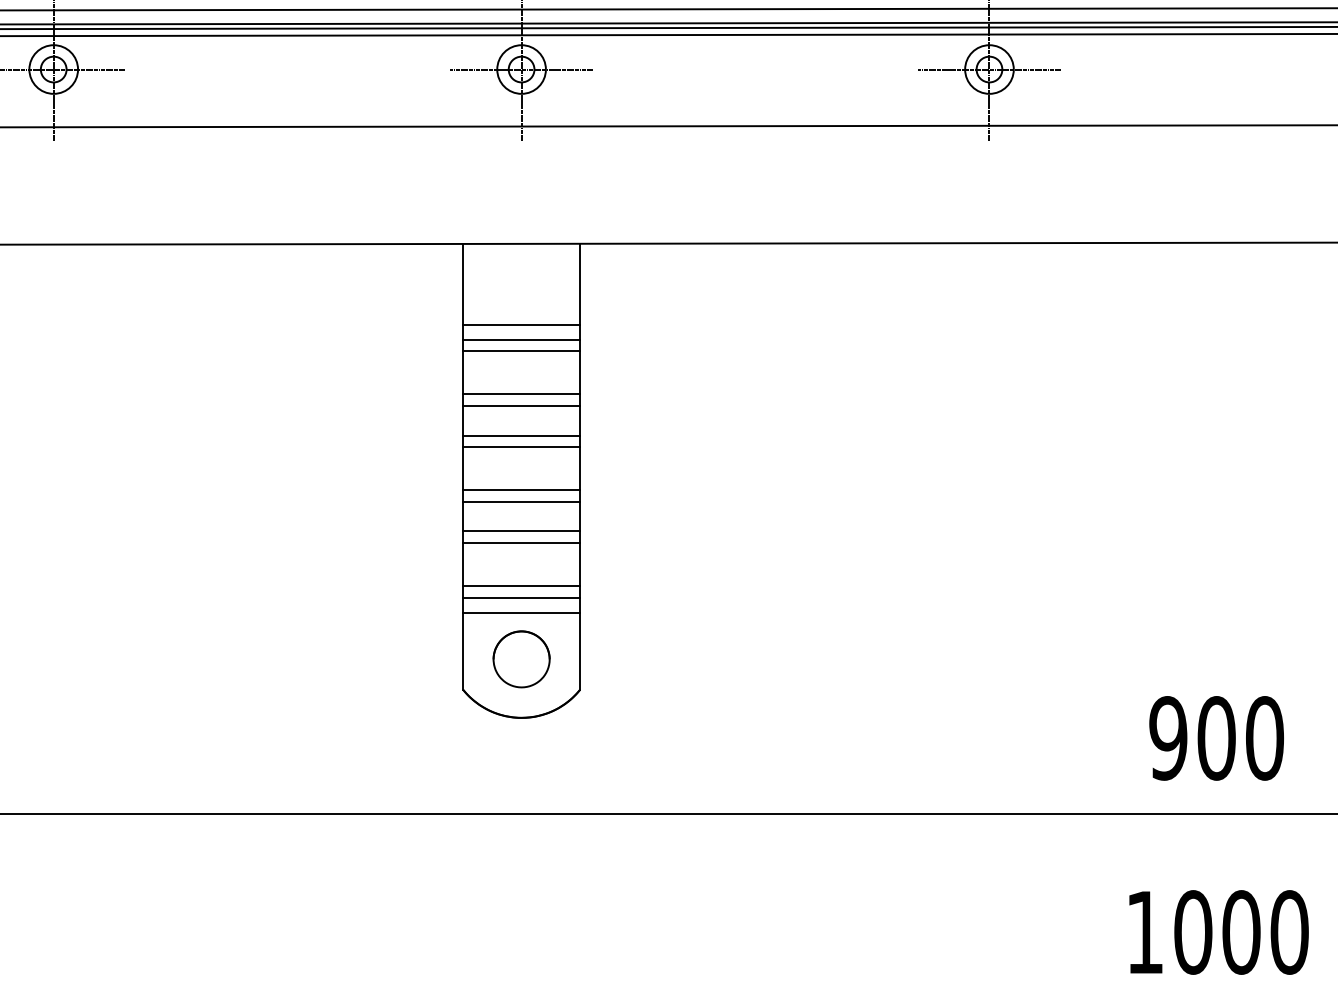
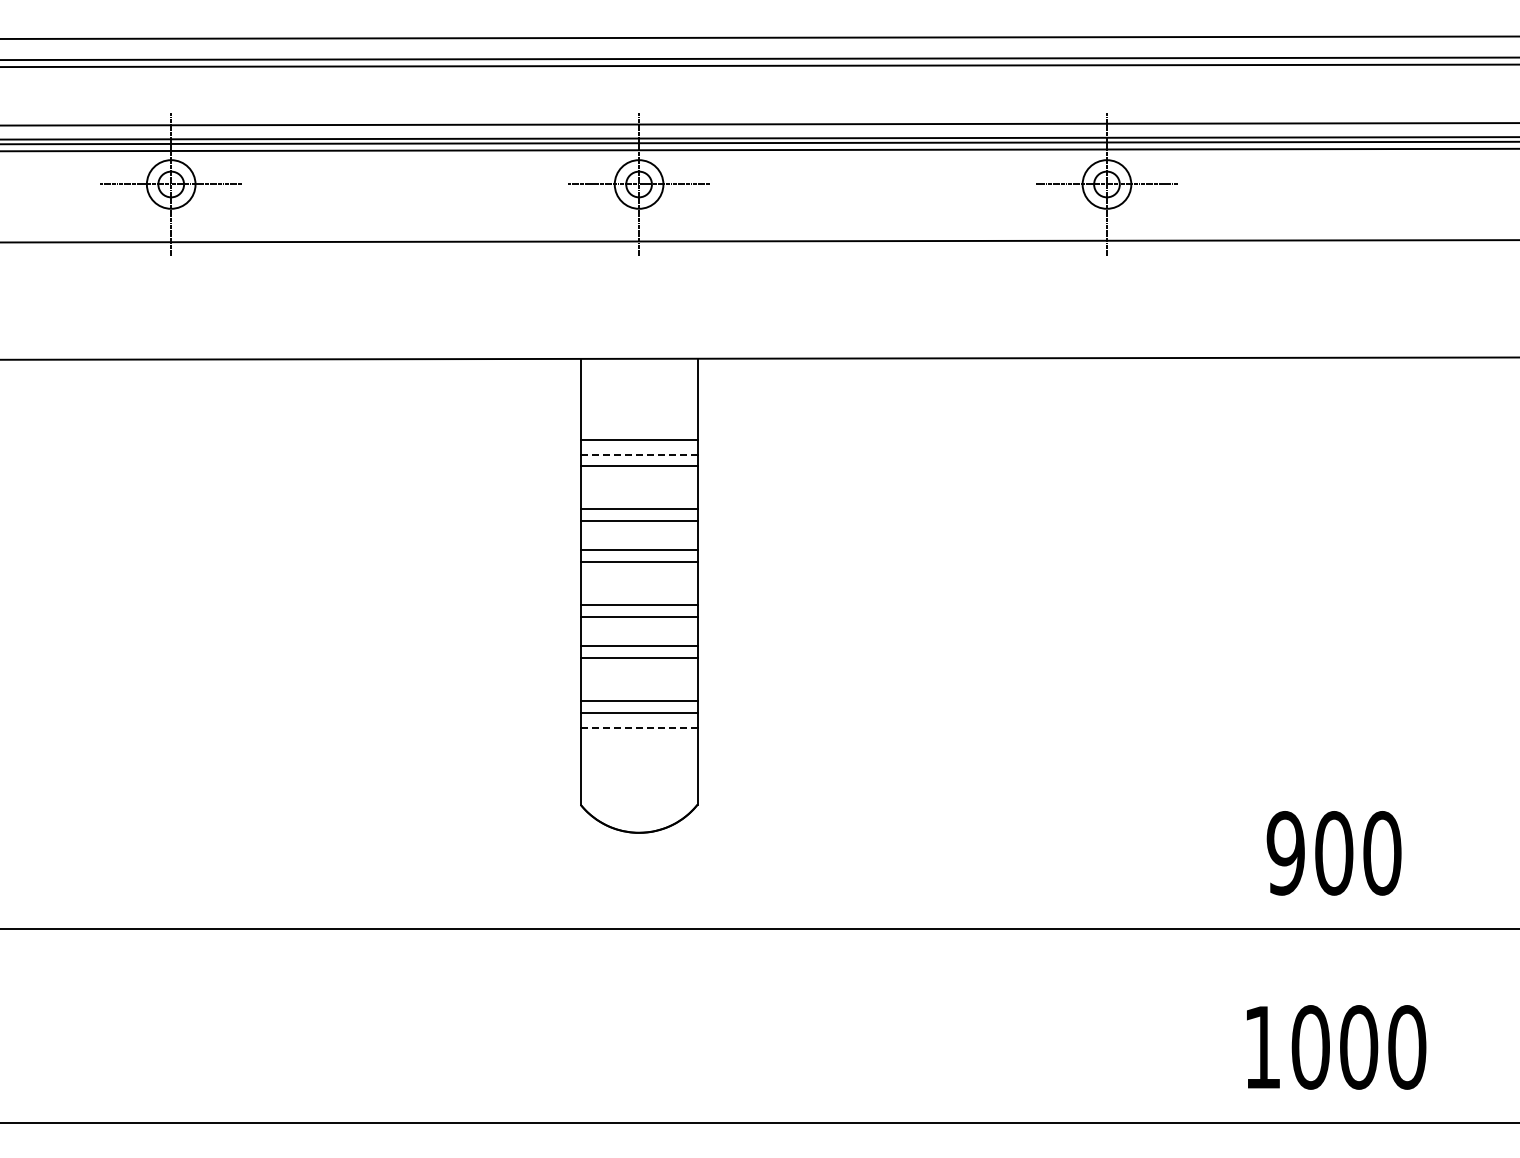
line: (522, 339) -> (639, 454), solid -> dashed
line: (522, 612) -> (639, 727), solid -> dashed
part: (522, 659) -> (639, 774), removed

